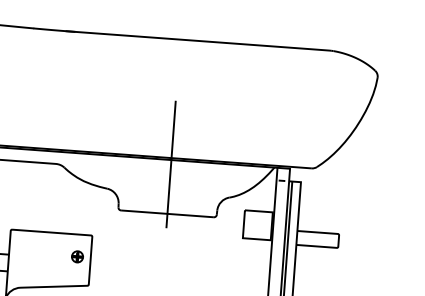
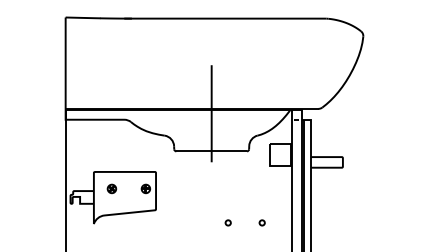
part: (32, 252) -> (111, 188), added

